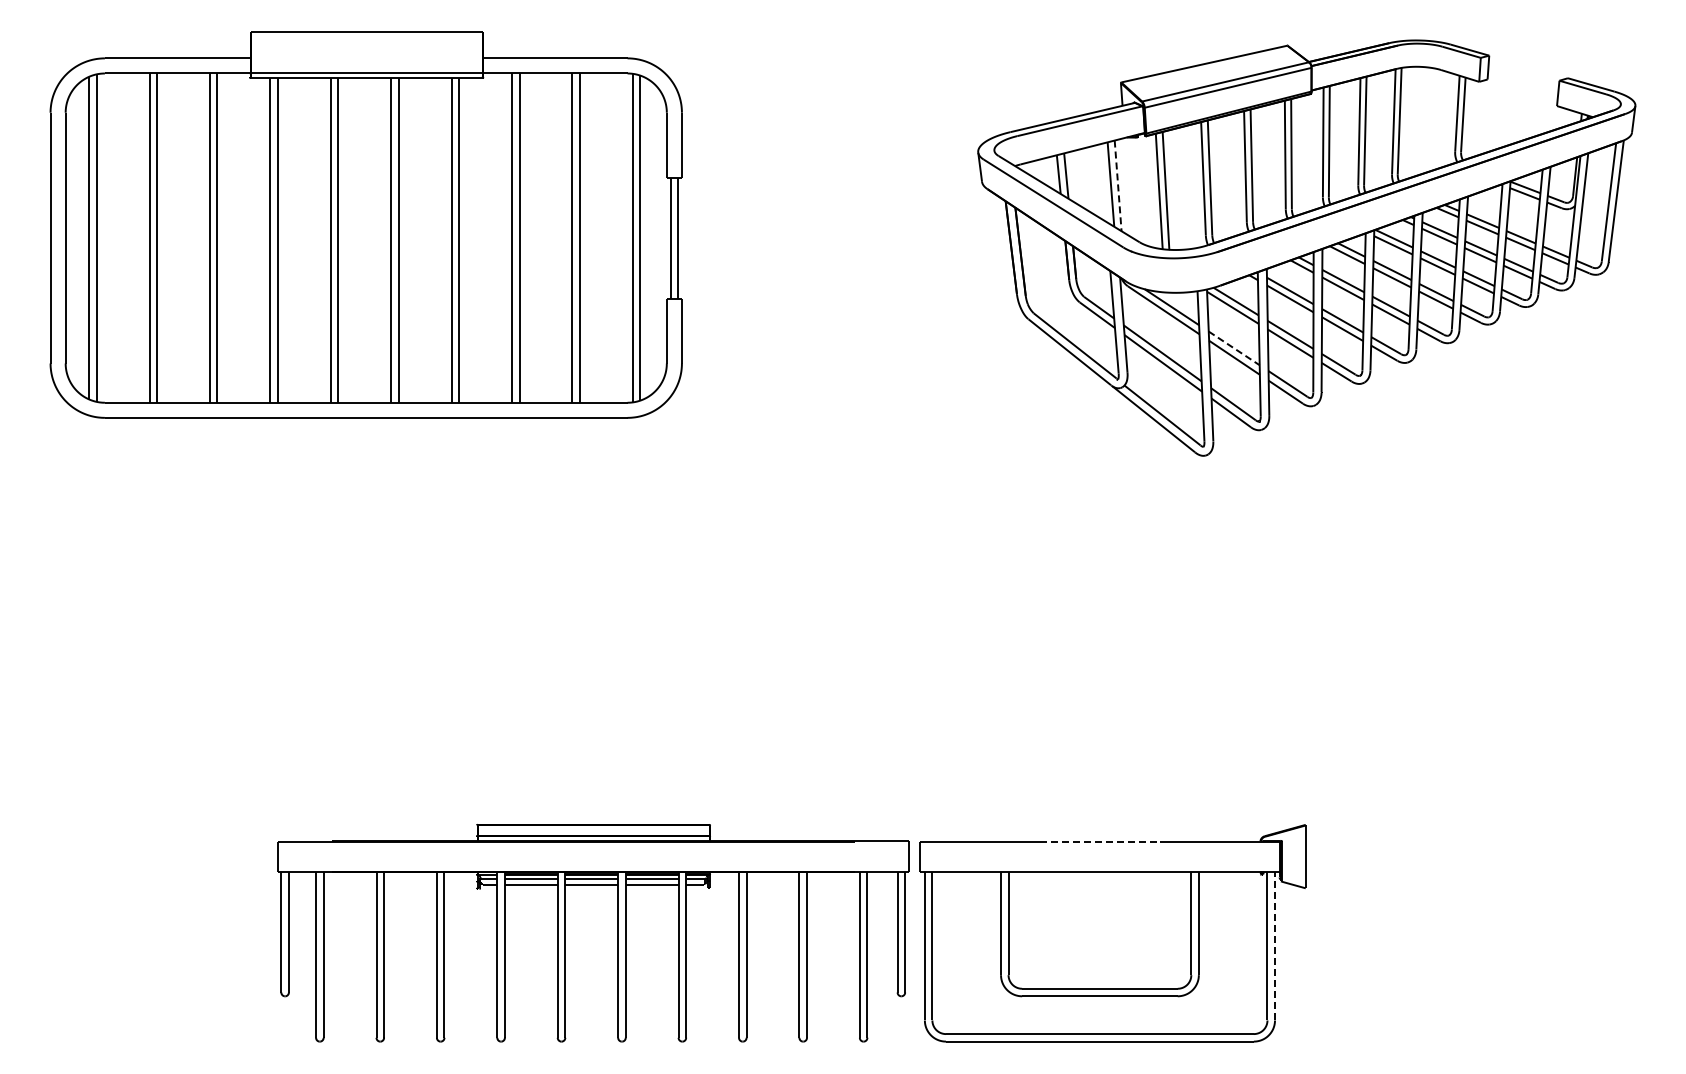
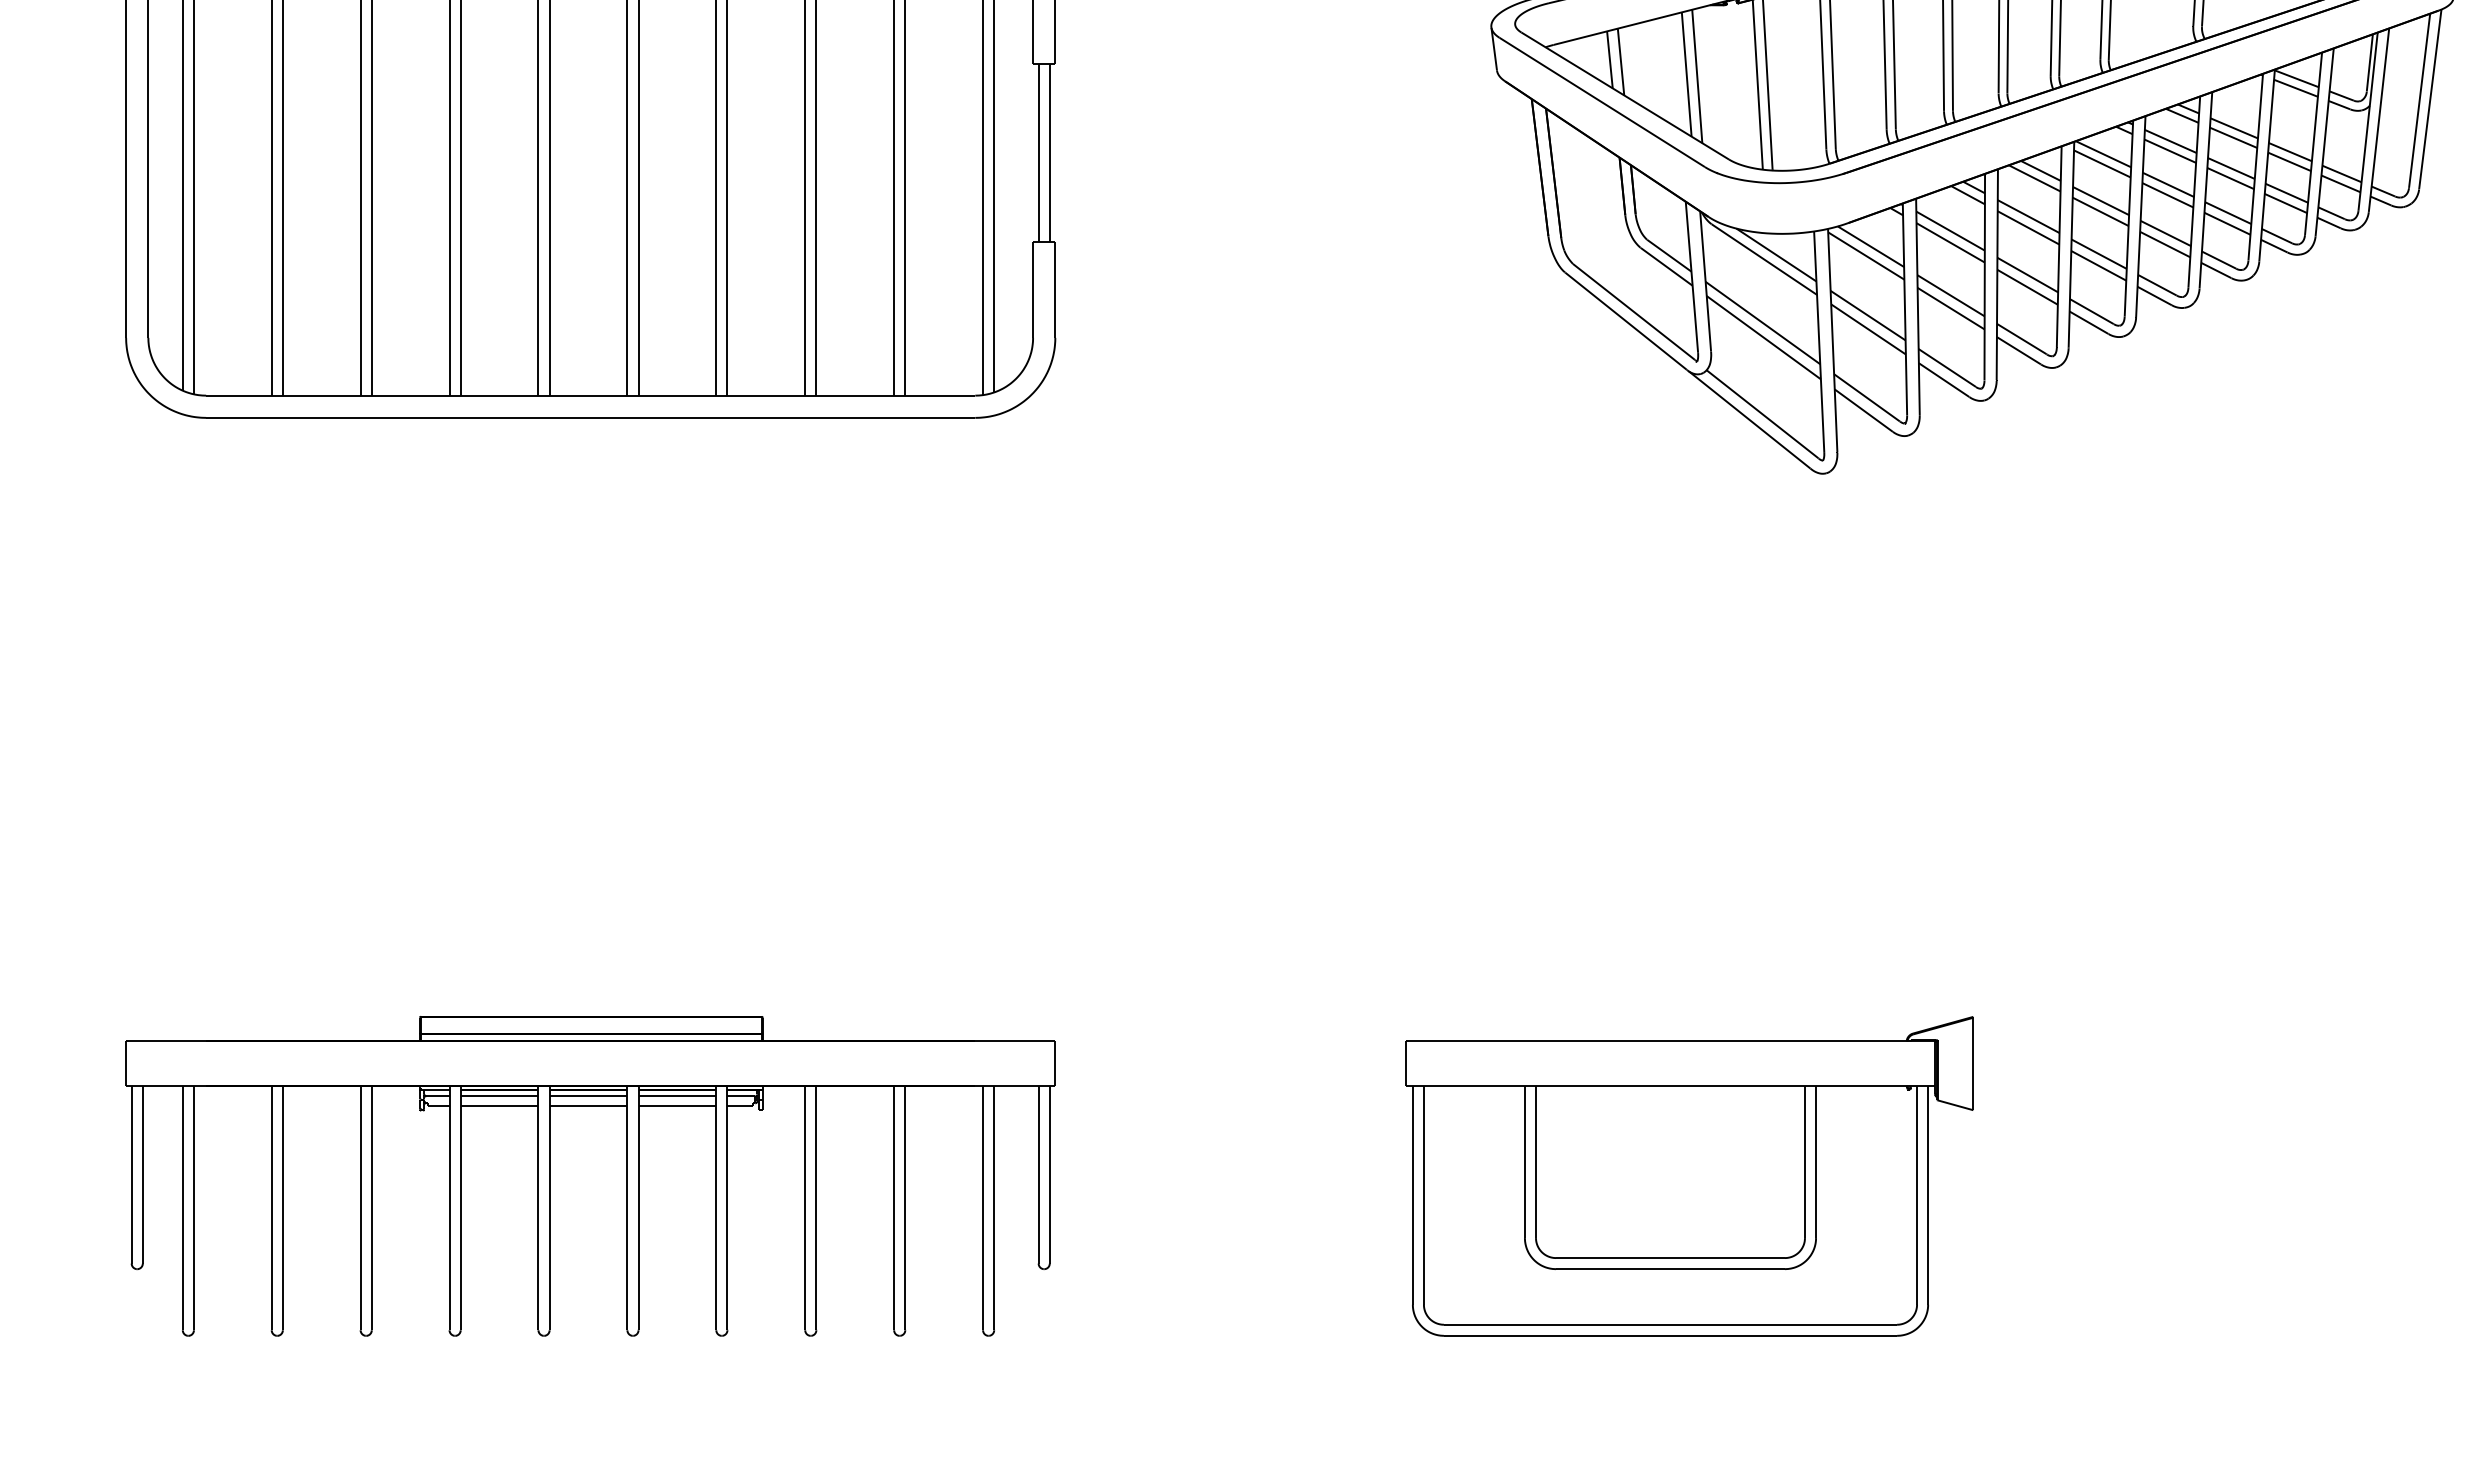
line: (1118, 186) -> (1697, 77), dashed -> solid
line: (1234, 348) -> (1868, 315), dashed -> solid
line: (1100, 841) -> (1671, 1041), dashed -> solid
part: (617, 933) -> (626, 1176), moved
line: (1275, 945) -> (1928, 1194), dashed -> solid

